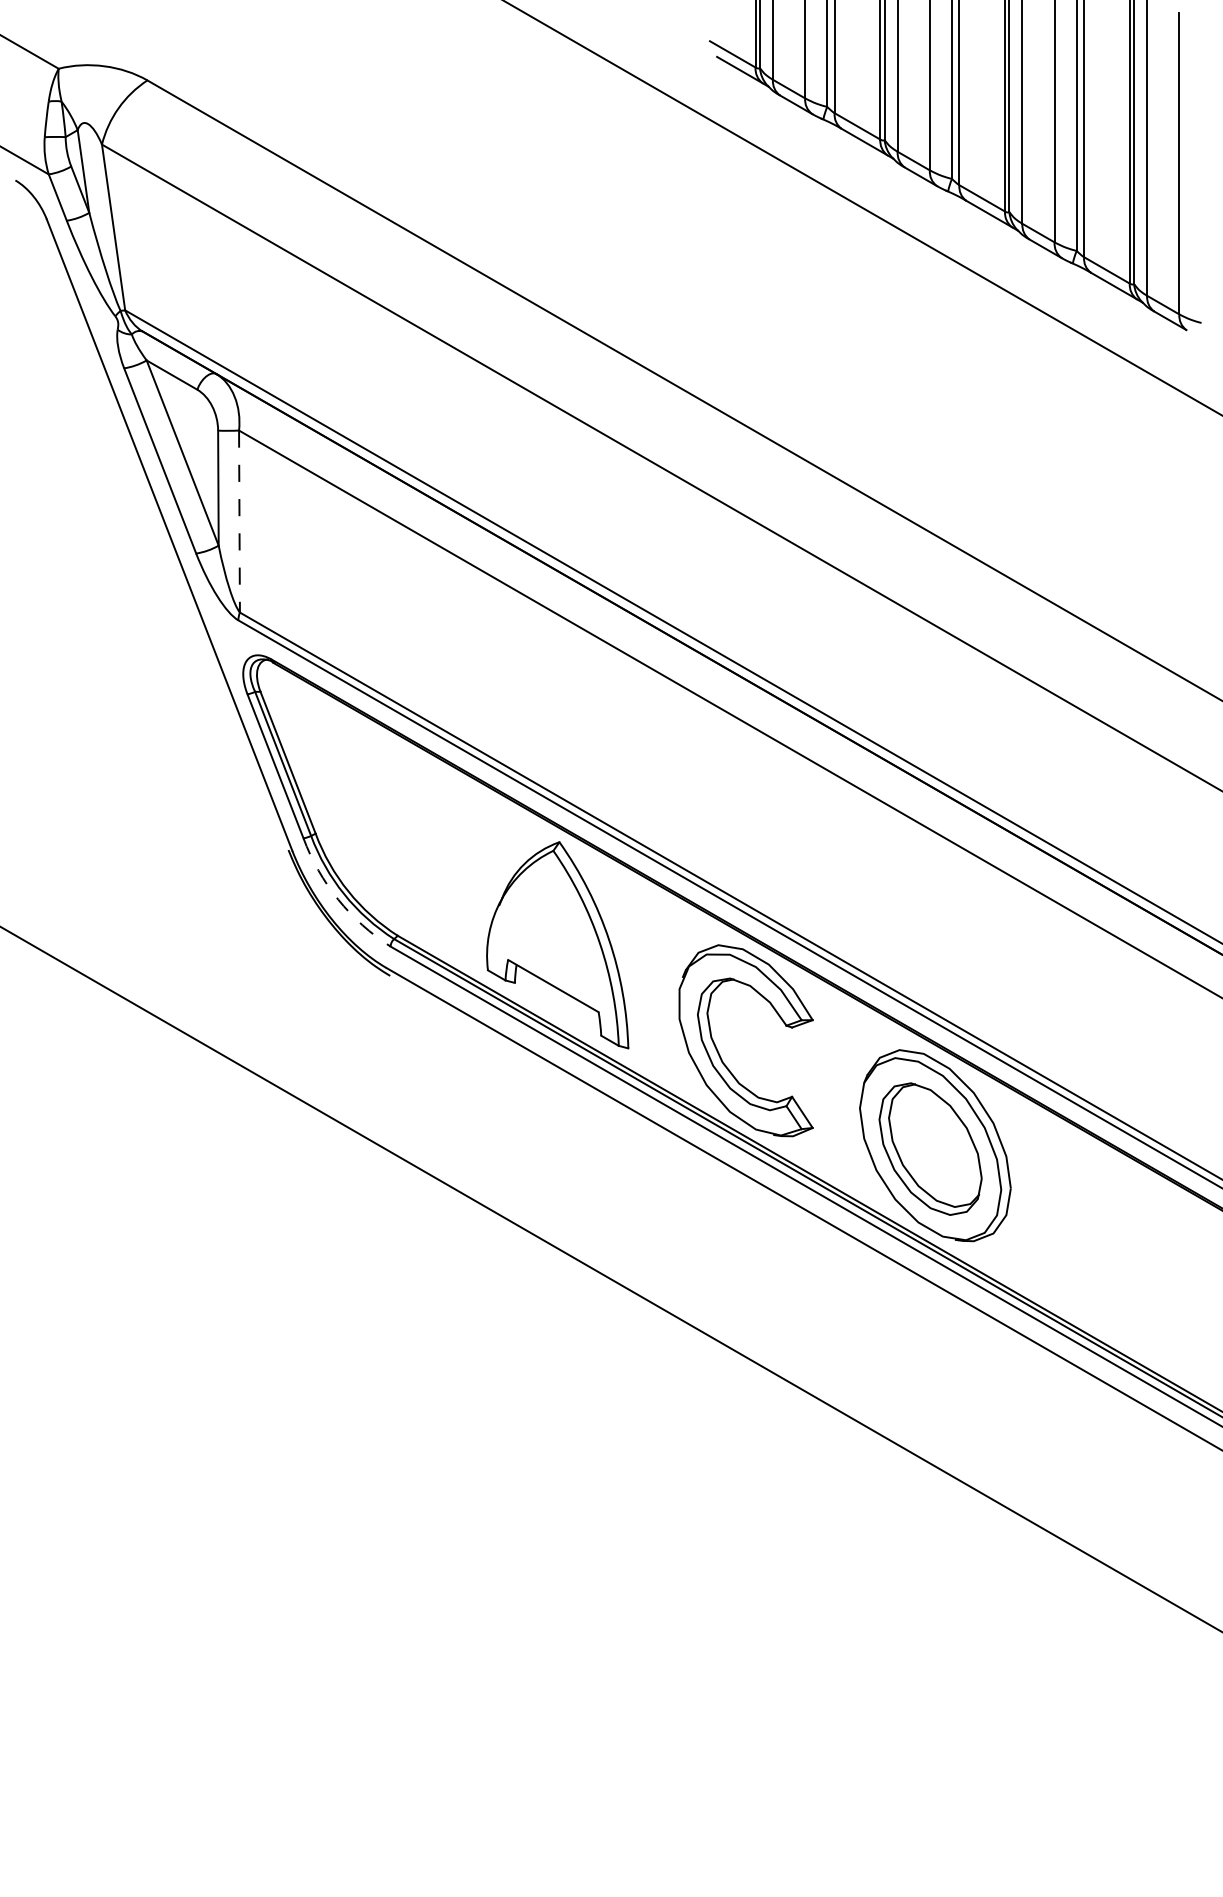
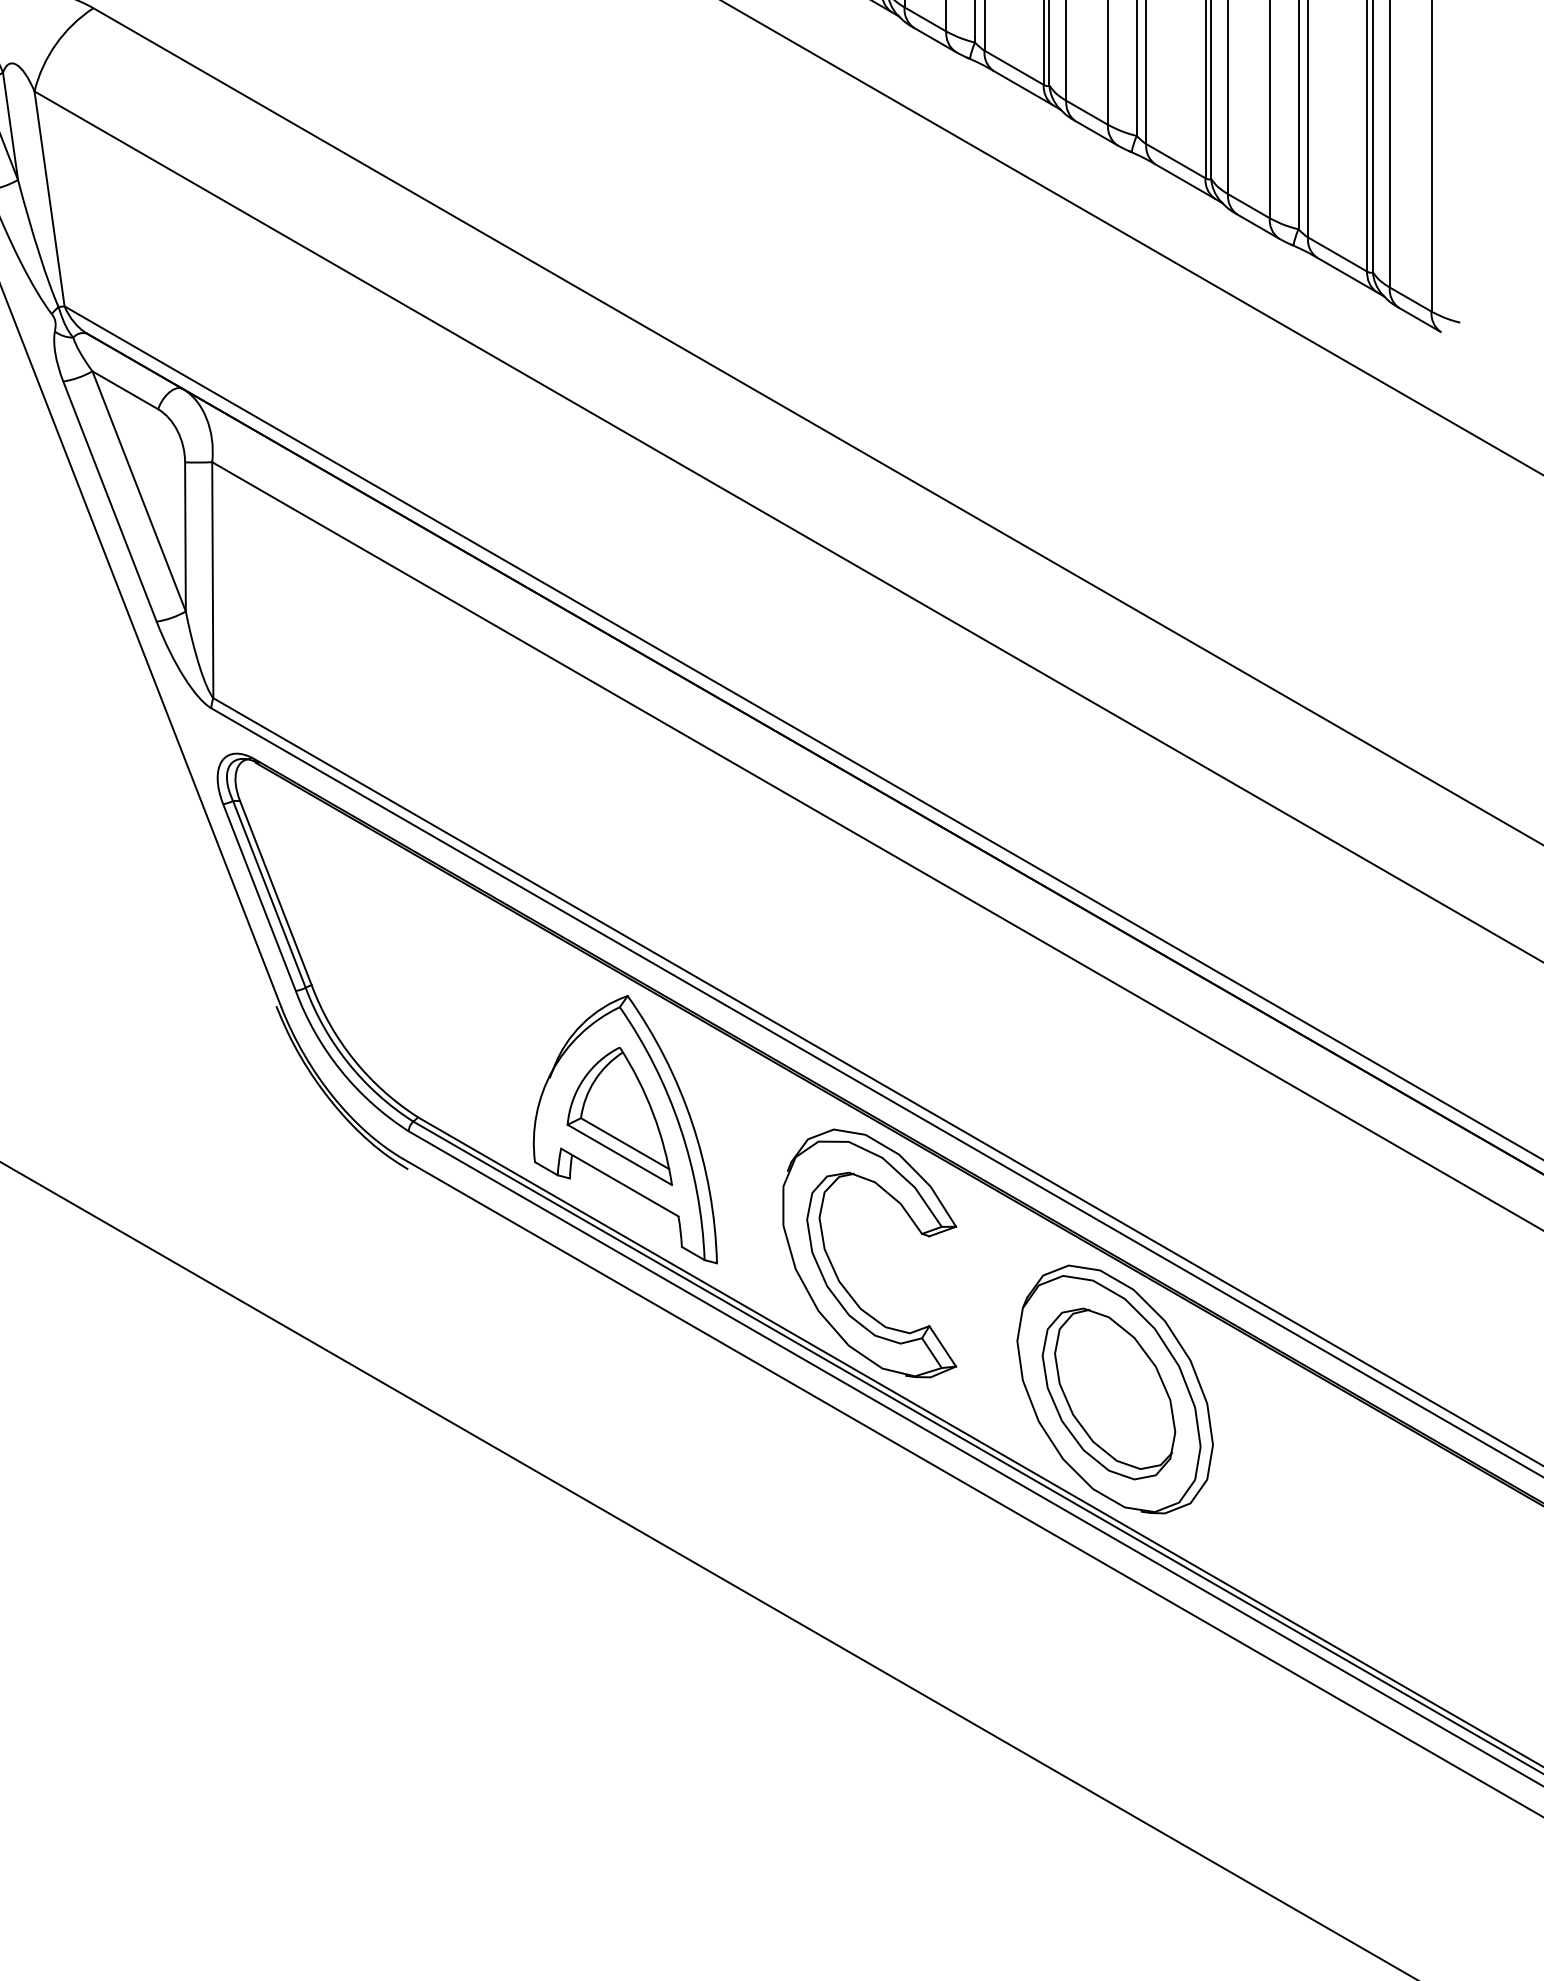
line: (239, 522) -> (212, 581), dashed -> solid
arc: (338, 899) -> (341, 1070), dashed -> solid
part: (553, 934) -> (619, 1115), added

